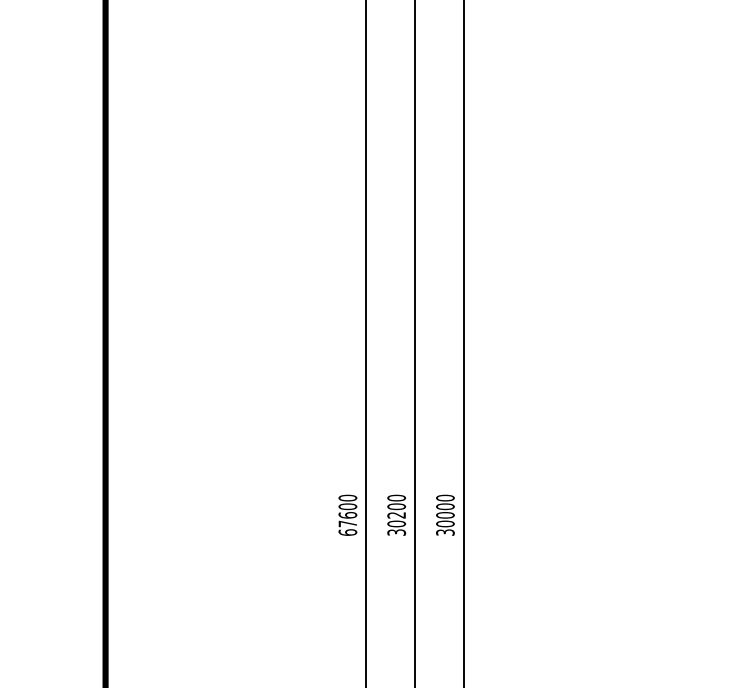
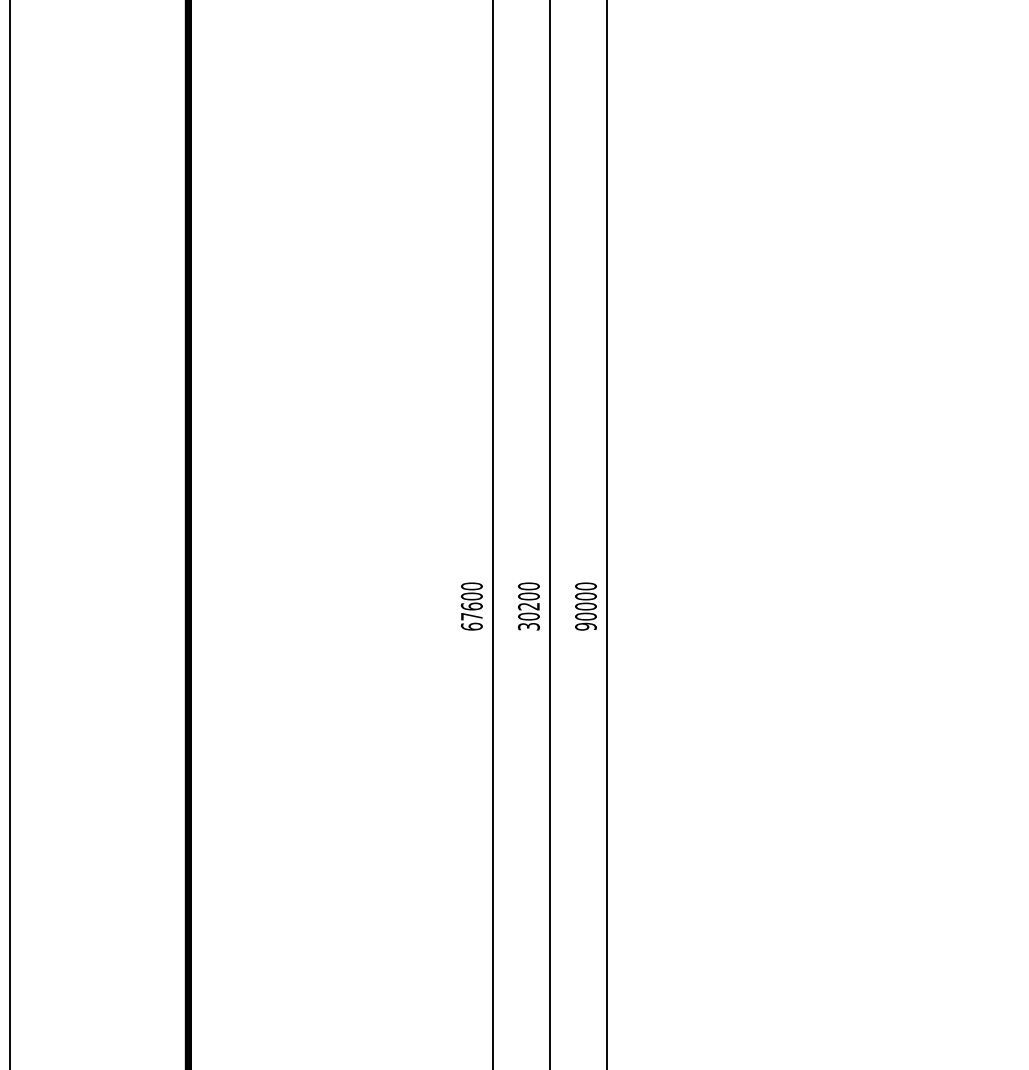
text: (445, 532) -> (585, 626), 30000 -> 90000

